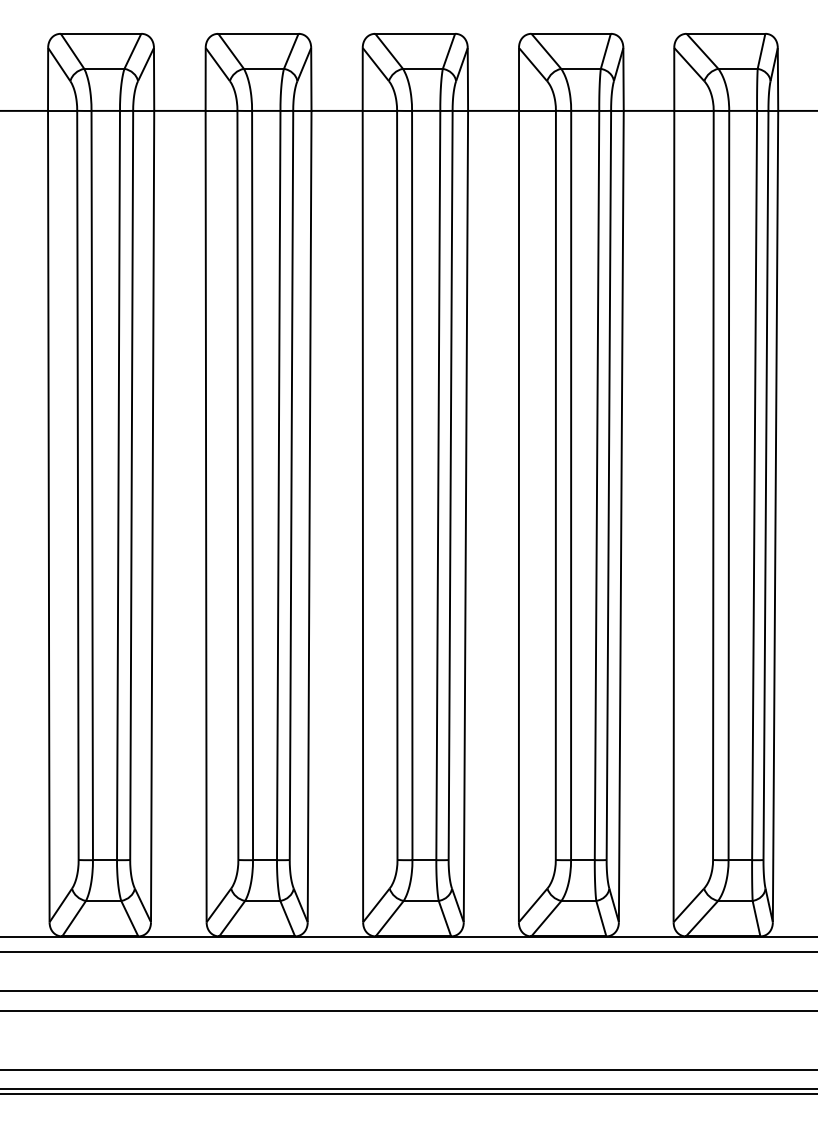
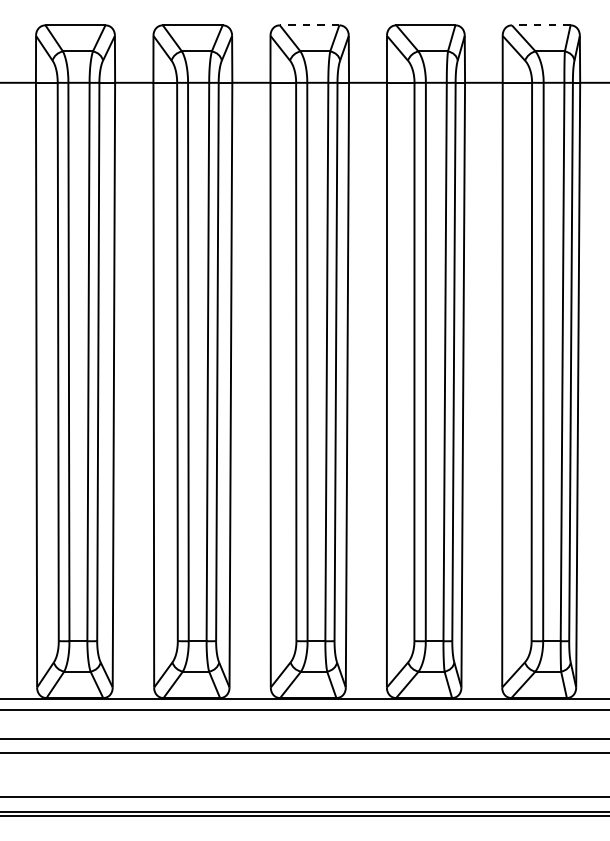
line: (415, 33) -> (309, 25), solid -> dashed
line: (725, 33) -> (540, 25), solid -> dashed

